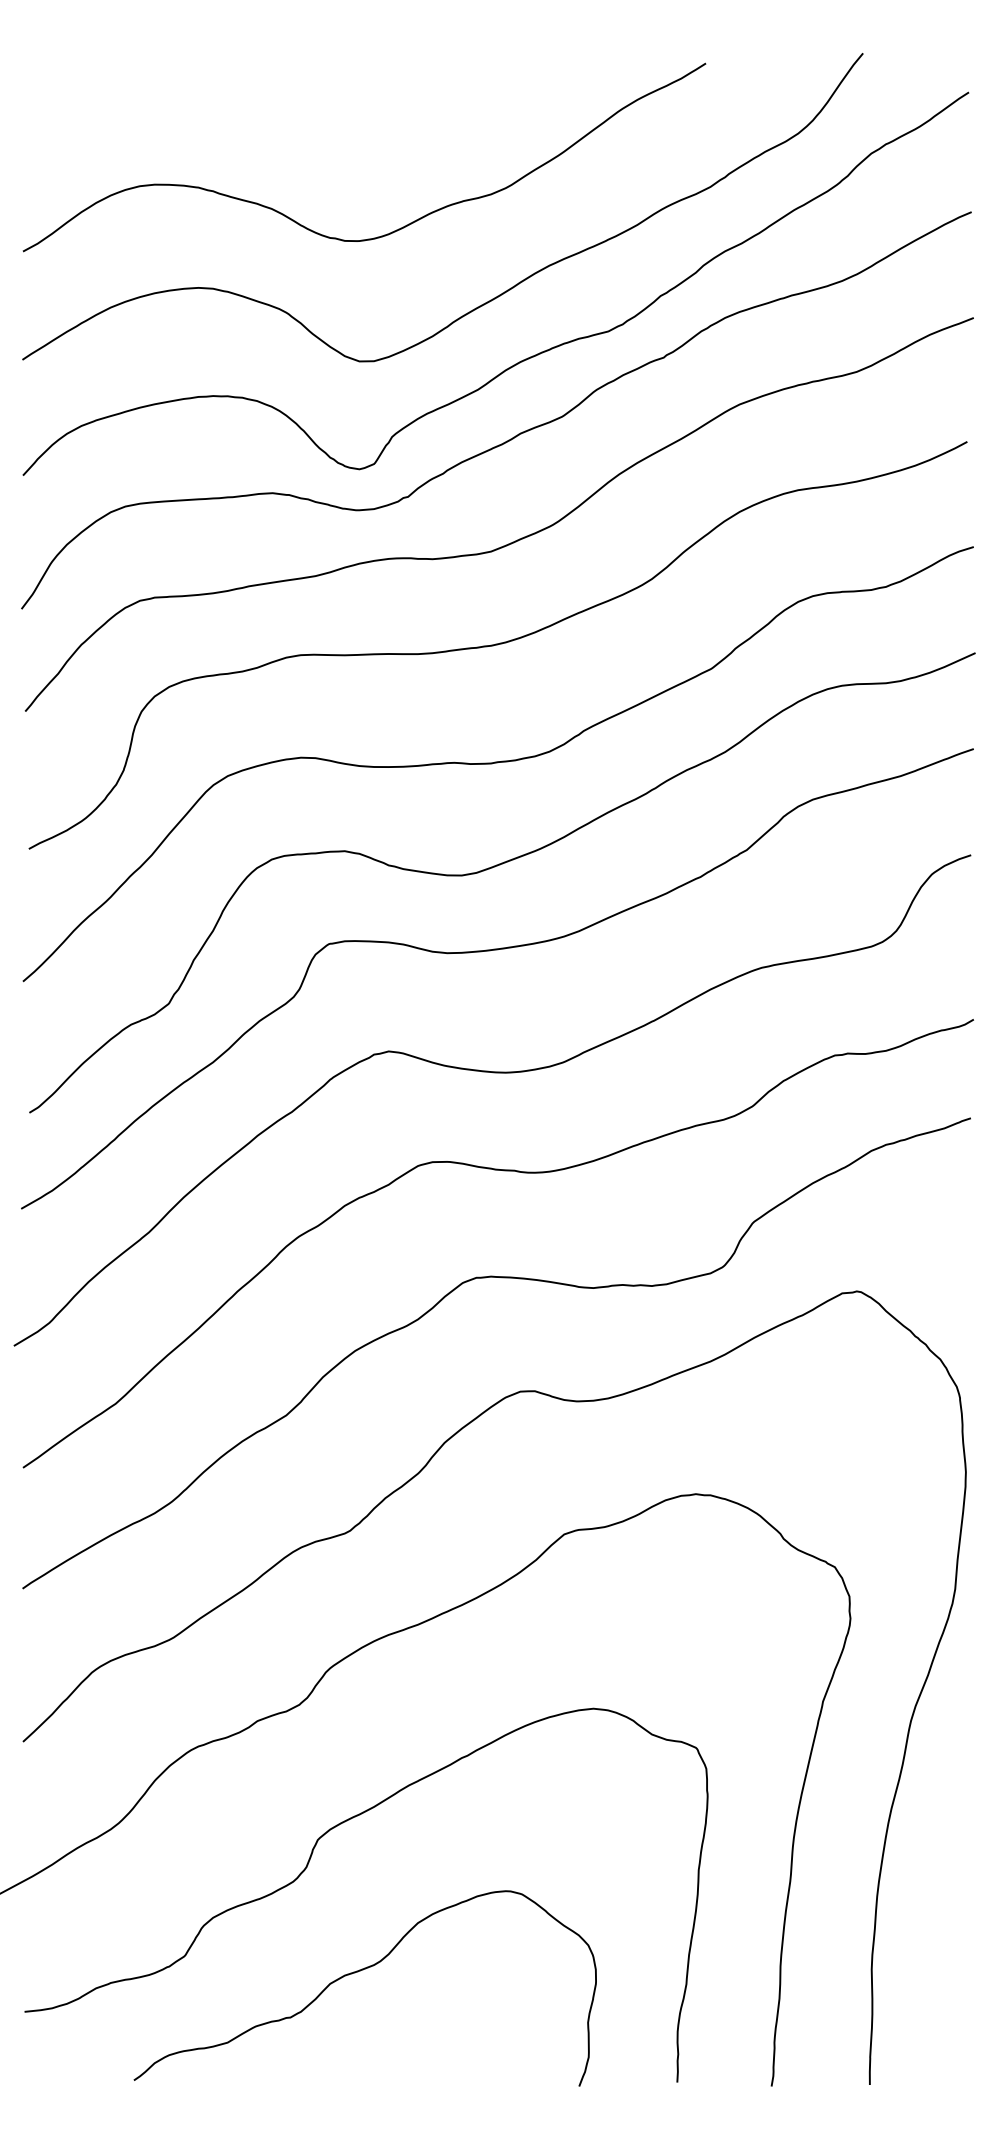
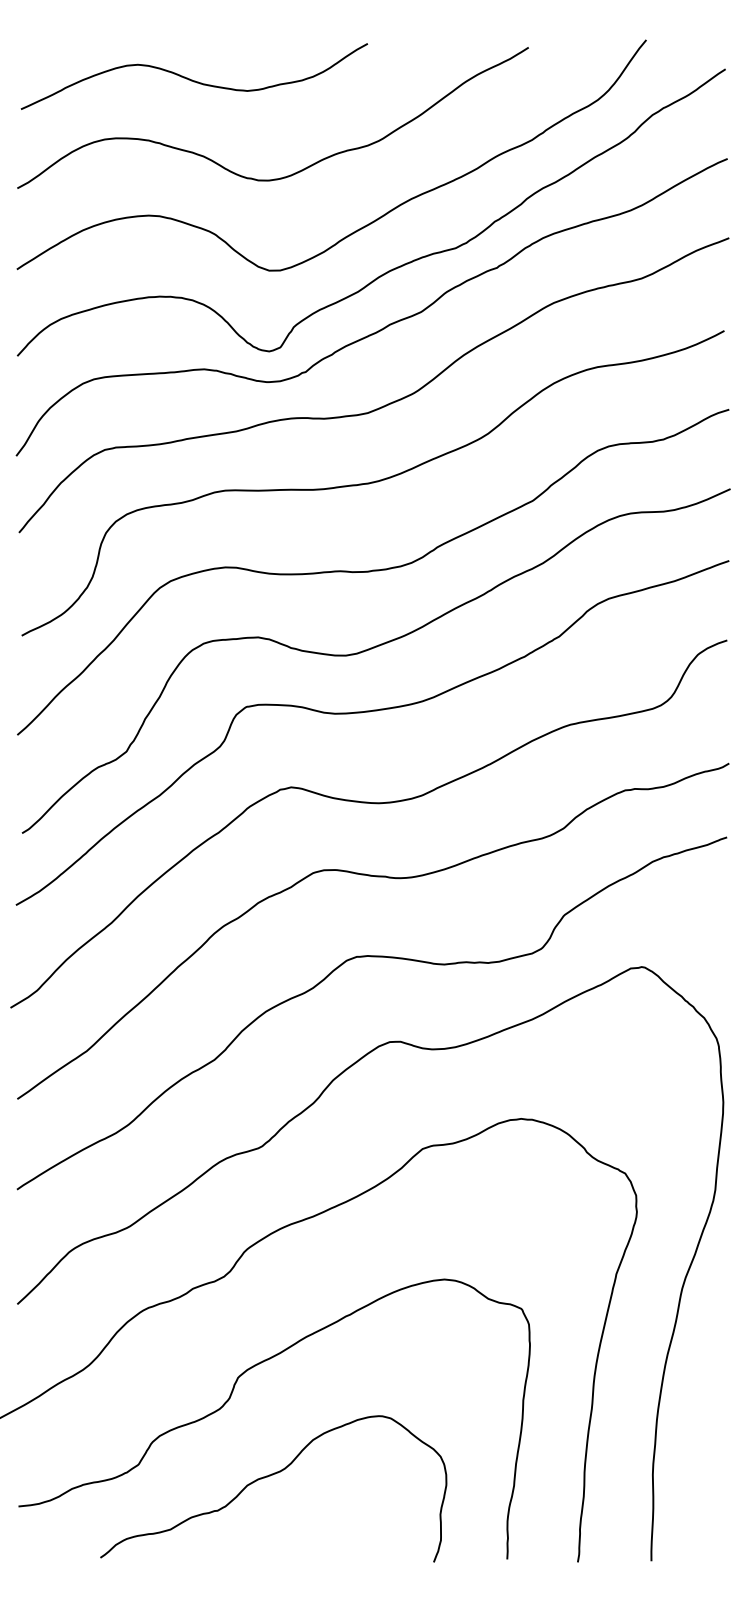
curve: (256, 106) -> (192, 79), added

